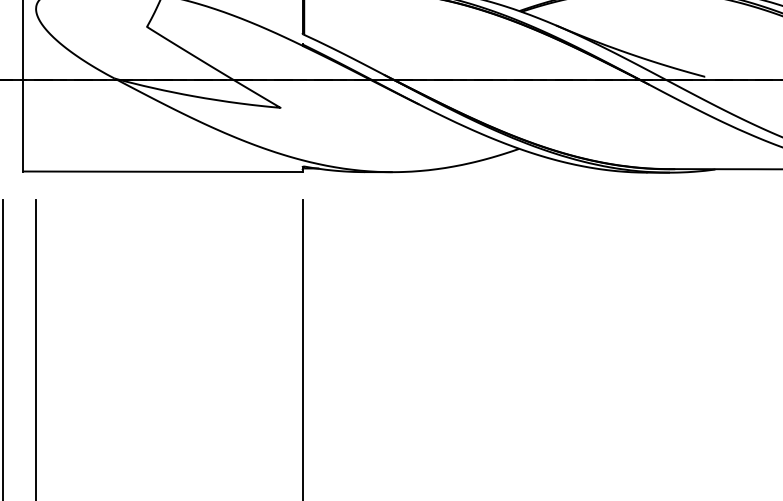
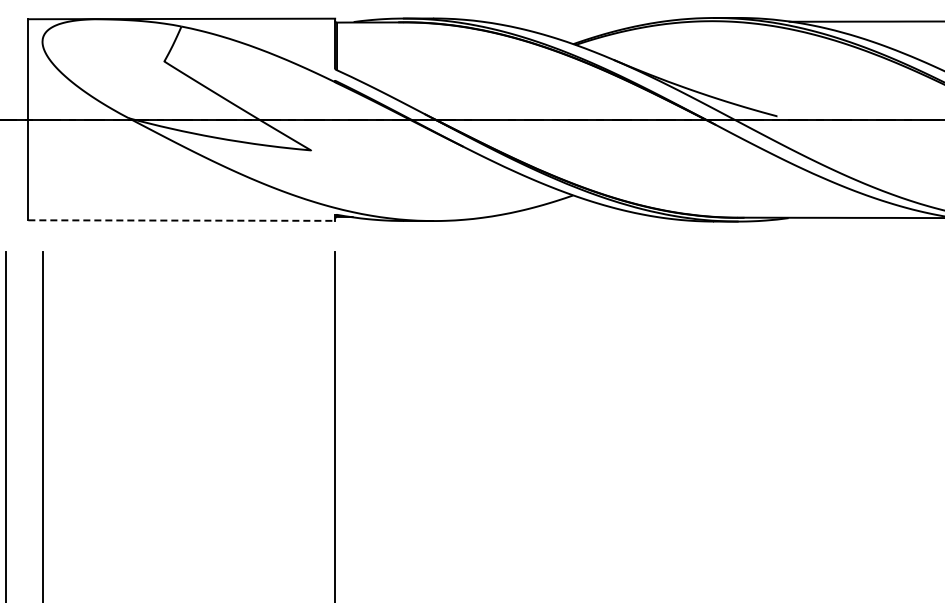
line: (163, 171) -> (182, 220), solid -> dashed

